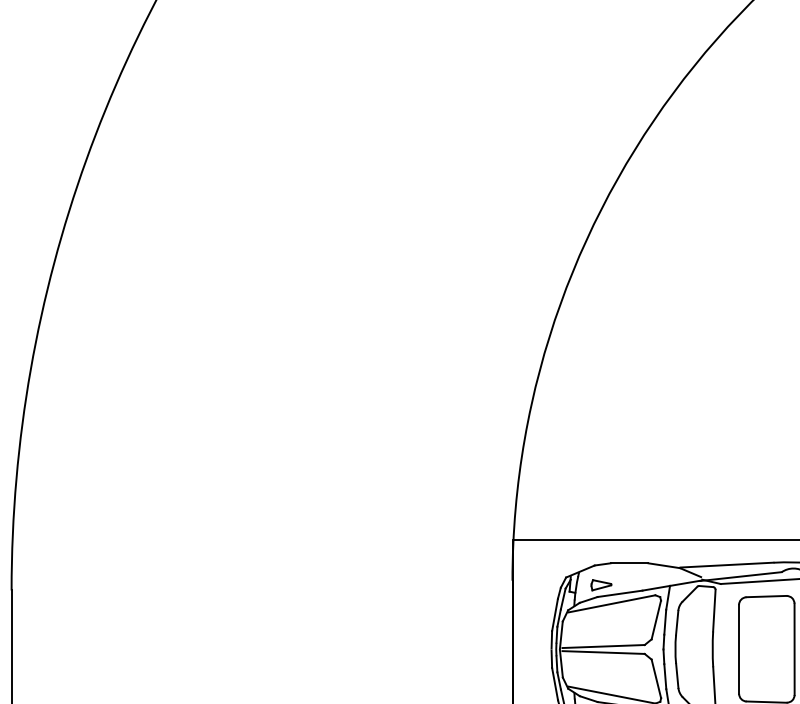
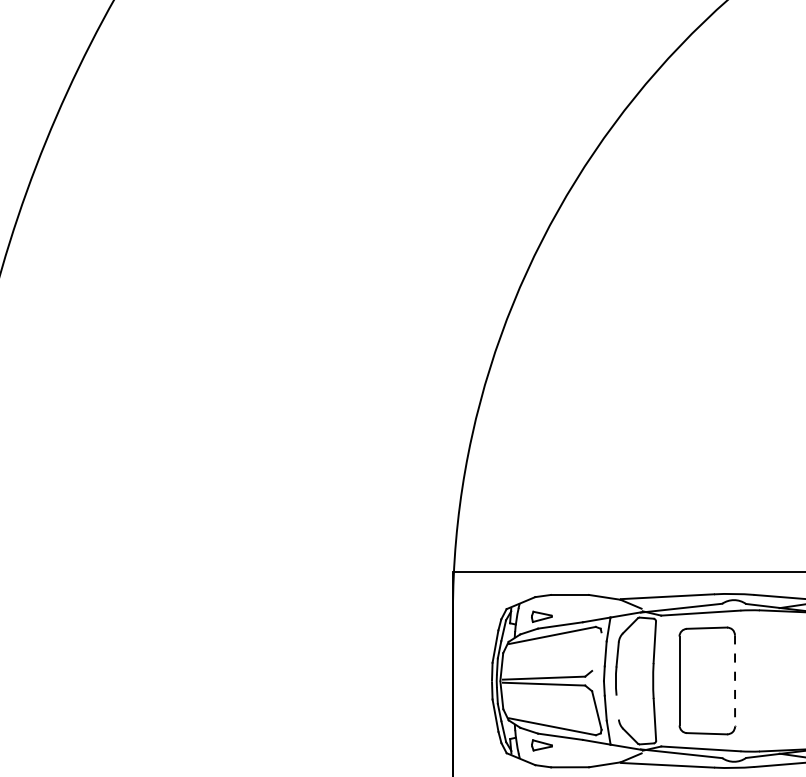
line: (656, 619) -> (596, 651), removed
line: (795, 648) -> (735, 680), solid -> dashed
line: (677, 675) -> (617, 707), removed

